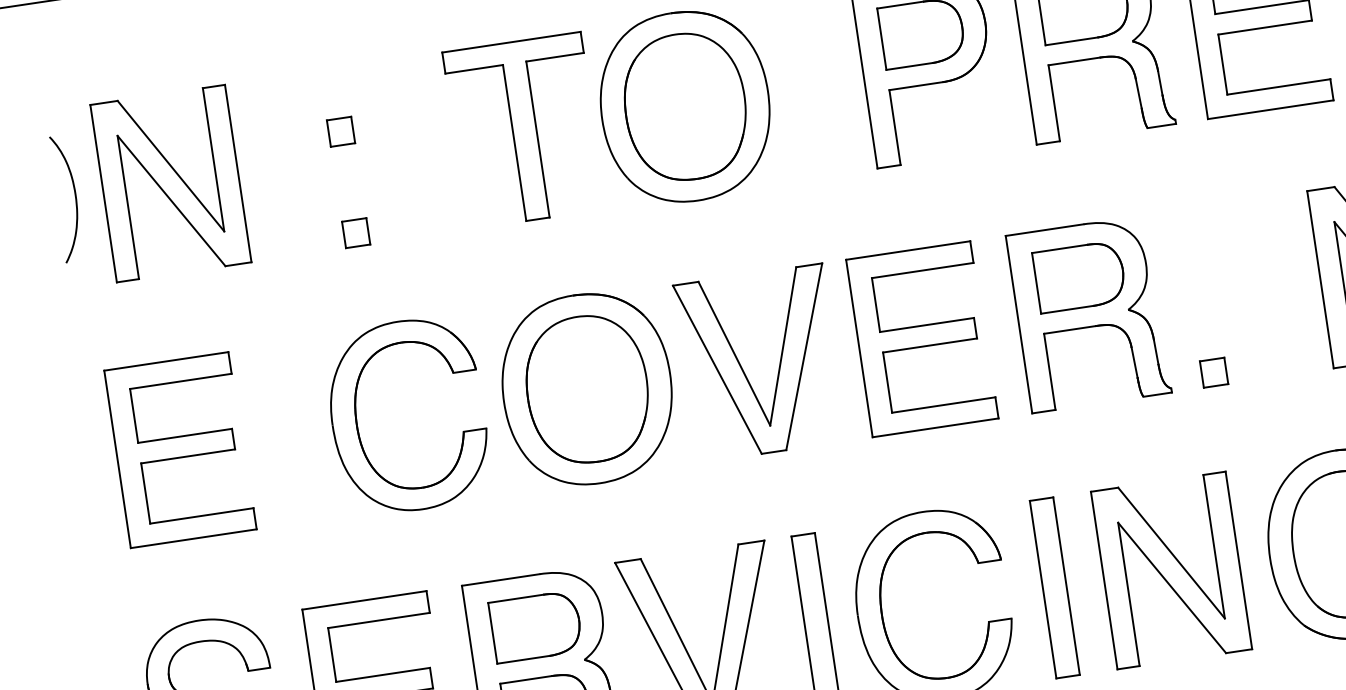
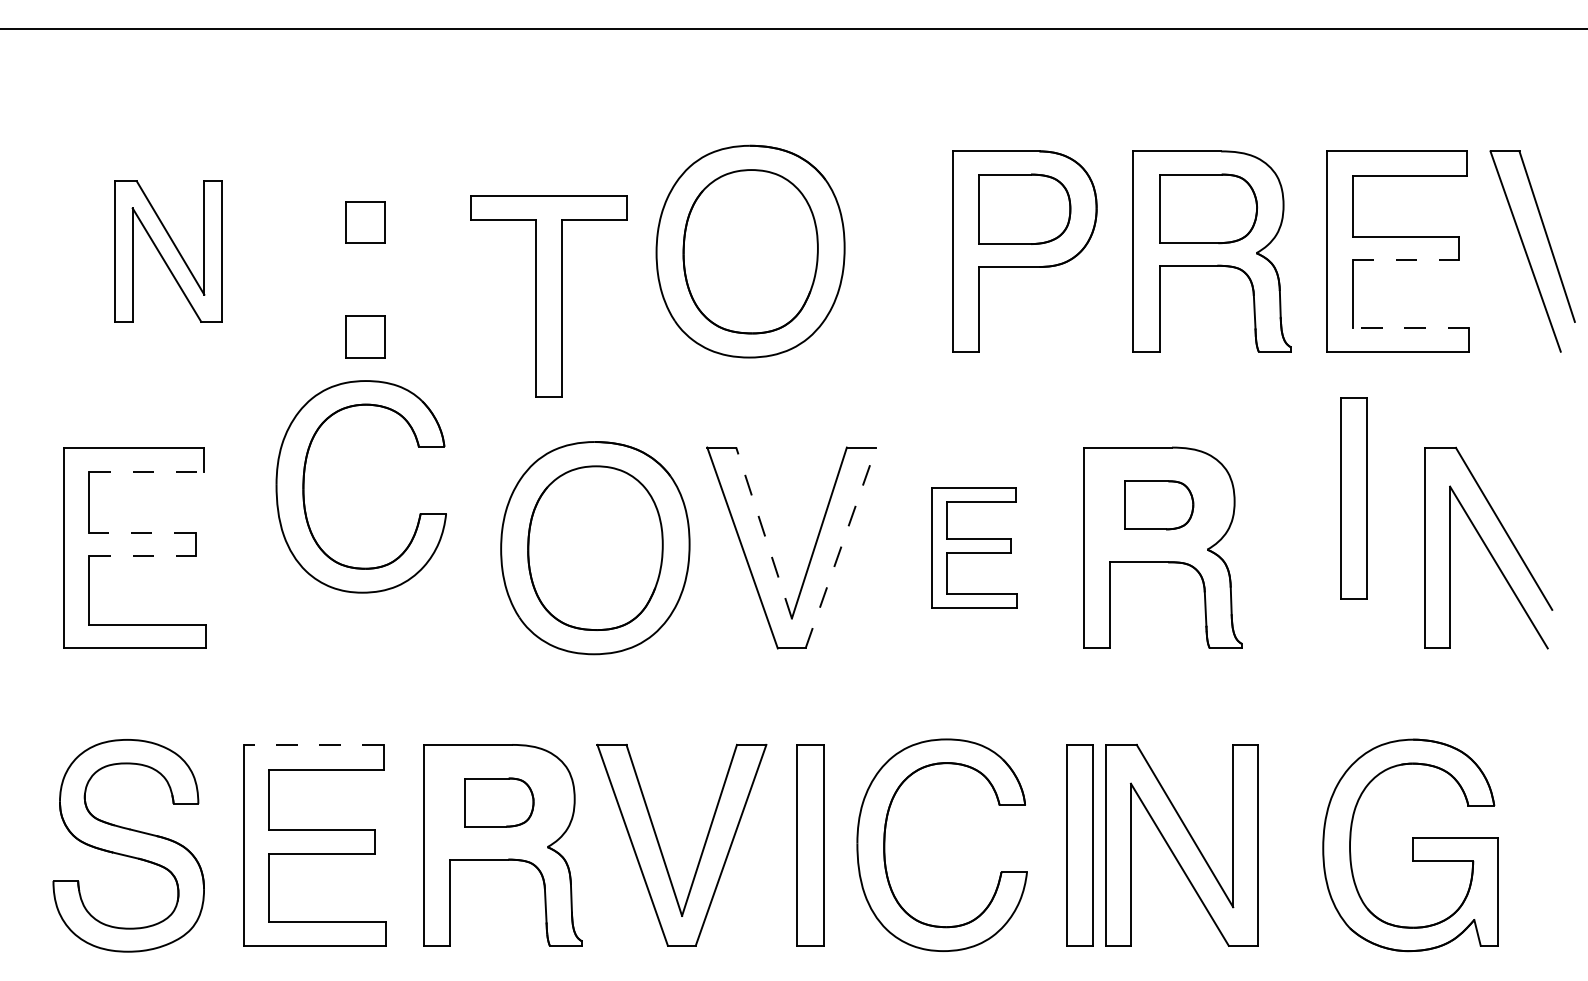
line: (1265, 27) -> (1405, 259), solid -> dashed
line: (1278, 86) -> (1410, 327), solid -> dashed
part: (524, 130) -> (548, 296), moved
part: (341, 131) -> (365, 221), size x1.4
part: (170, 183) -> (168, 251), size x0.7
curve: (75, 196) -> (60, 250), removed
part: (356, 232) -> (365, 336), size x1.4
part: (1250, 245) -> (1353, 498), added
part: (1079, 277) -> (1158, 505), size x0.7
part: (922, 338) -> (974, 547), size x0.6
line: (734, 354) -> (764, 533), solid -> dashed
line: (804, 356) -> (841, 547), solid -> dashed
part: (1213, 372) -> (1291, 633), removed
line: (181, 381) -> (147, 472), solid -> dashed
part: (357, 423) -> (304, 486), moved
line: (184, 436) -> (141, 533), solid -> dashed
line: (188, 456) -> (142, 556), solid -> dashed
part: (1171, 570) -> (1181, 845), moved
line: (364, 600) -> (313, 744), solid -> dashed
part: (536, 626) -> (499, 802), size x0.7

